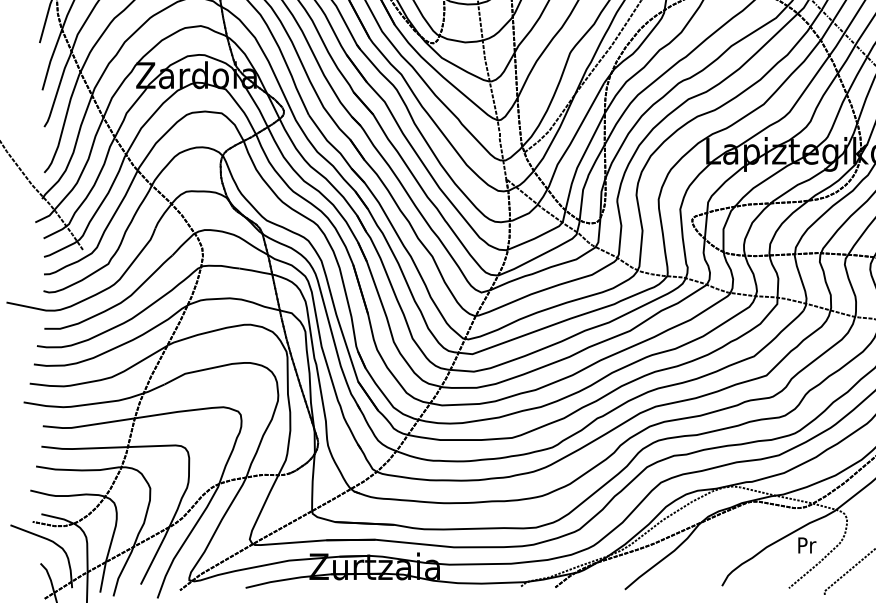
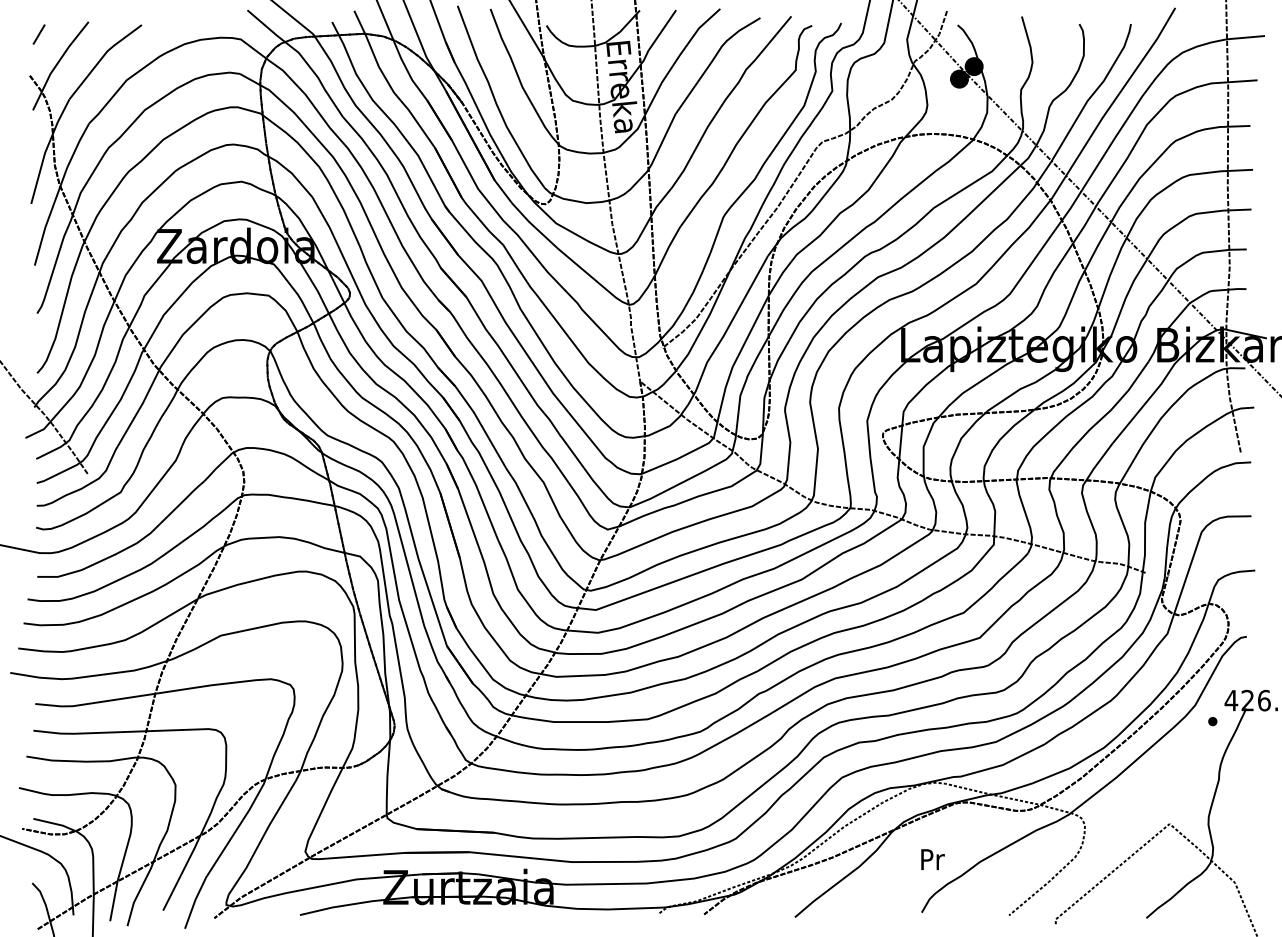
text: (806, 545) -> (932, 859), moved

